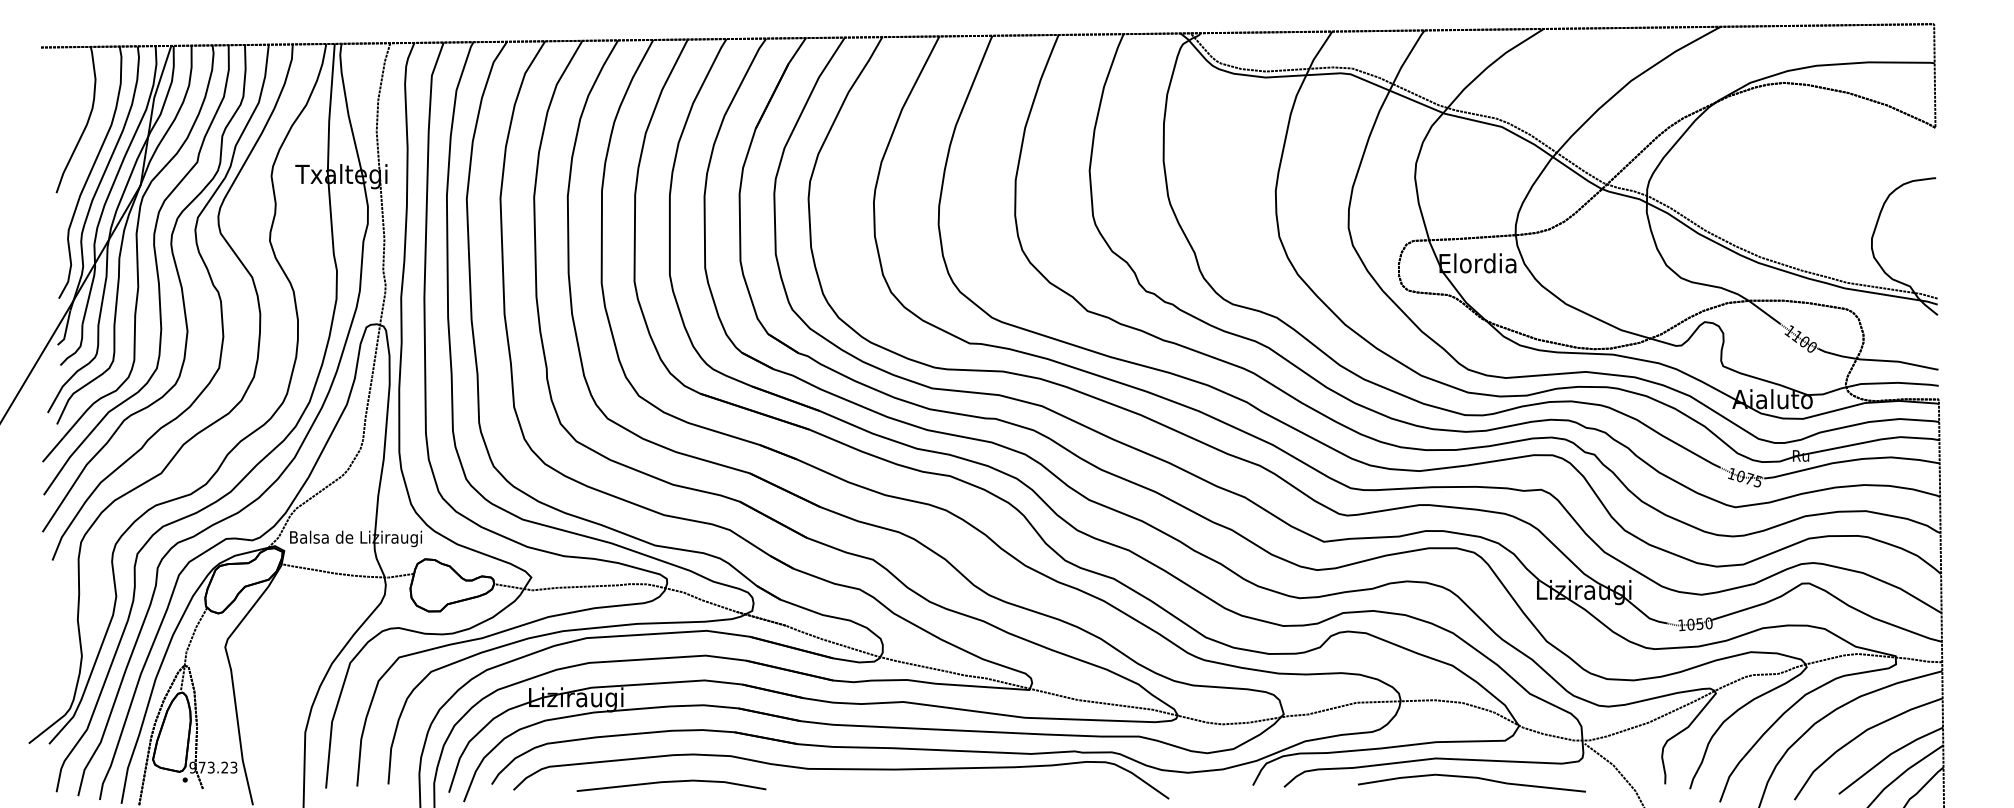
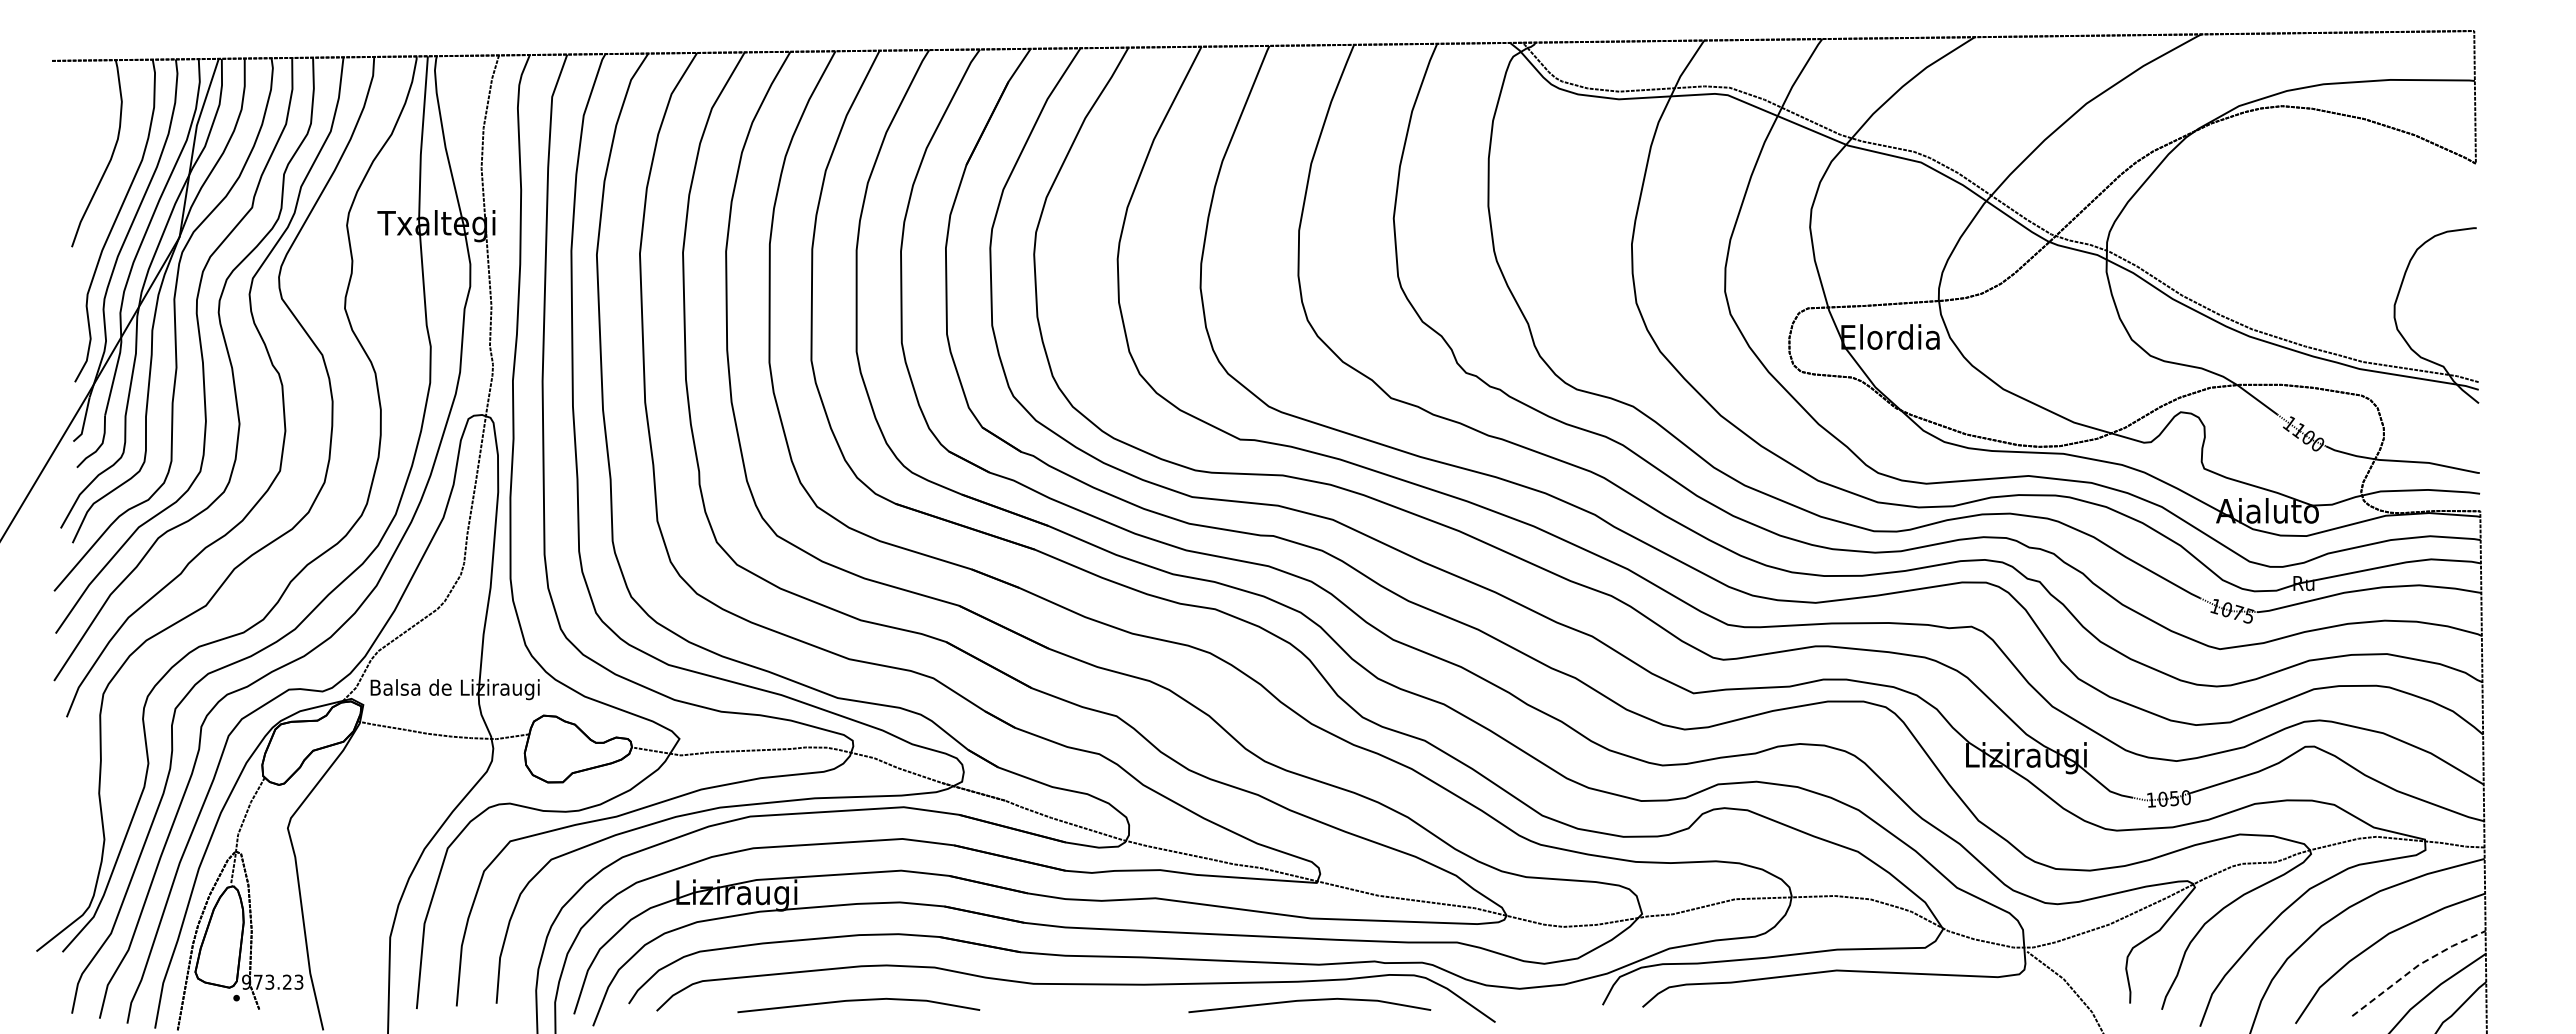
line: (1889, 755) -> (2416, 966), solid -> dashed
curve: (1471, 777) -> (1882, 995), removed
line: (1023, 782) -> (1309, 1001), added

